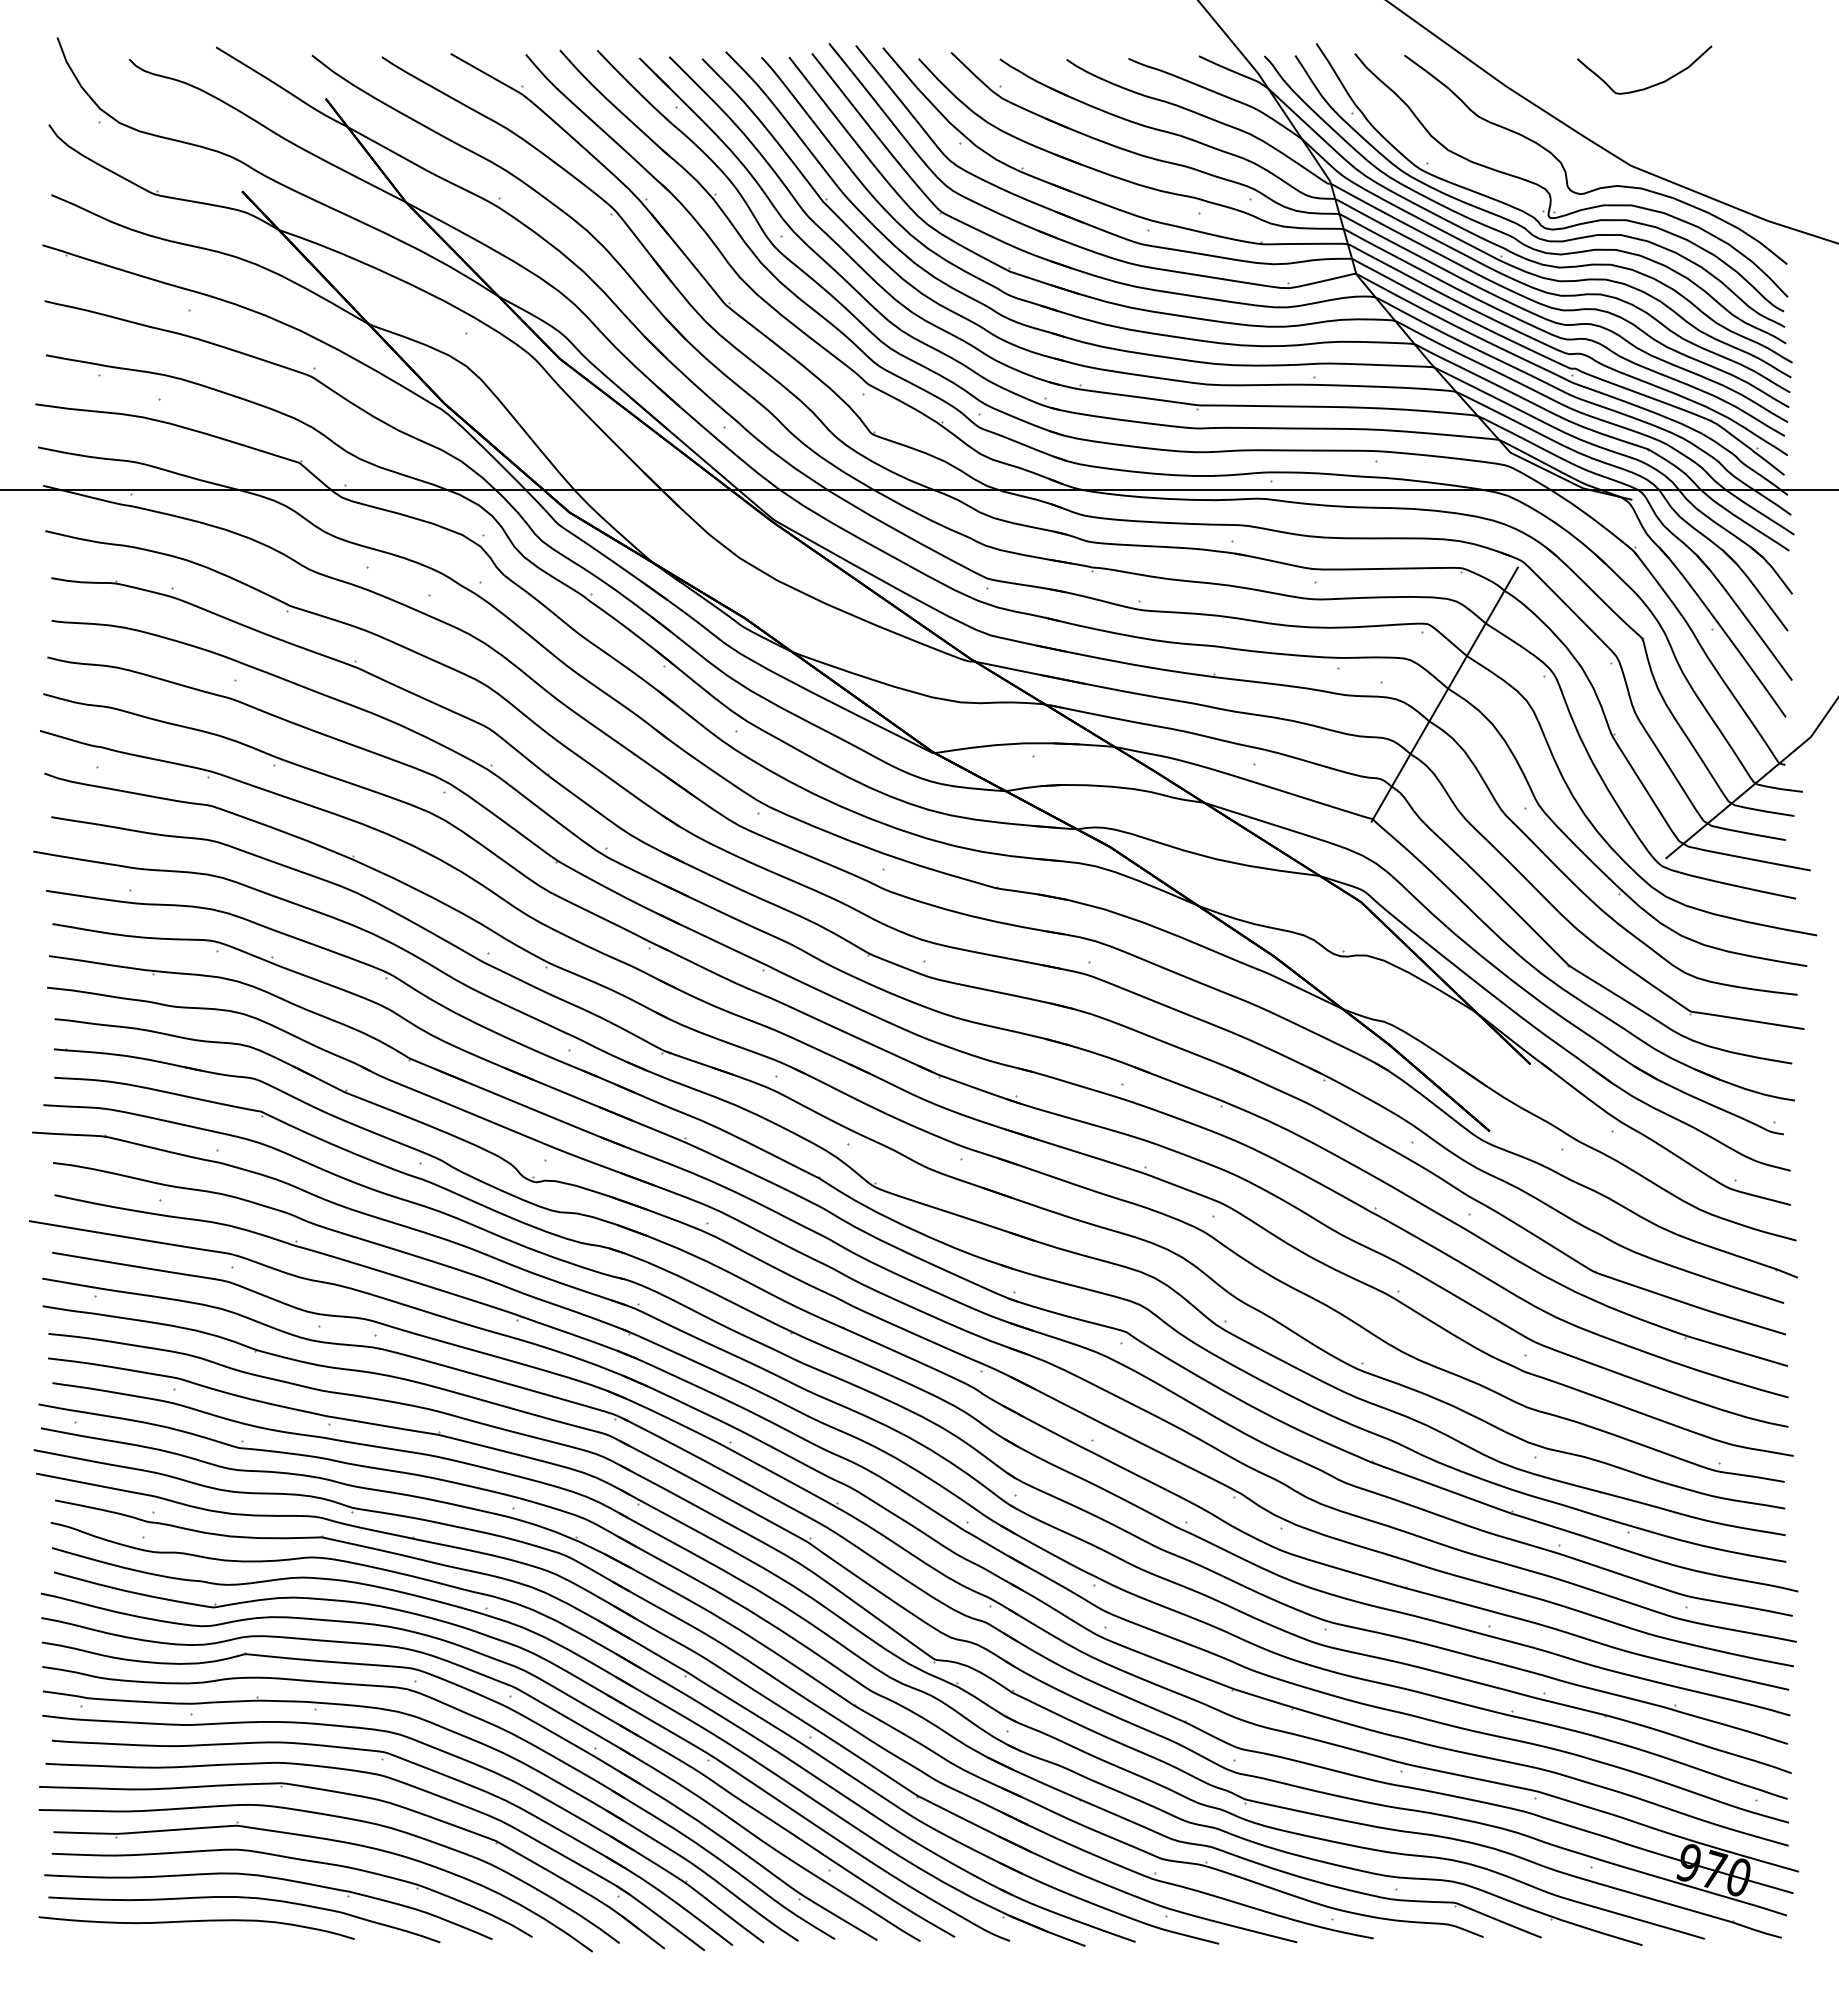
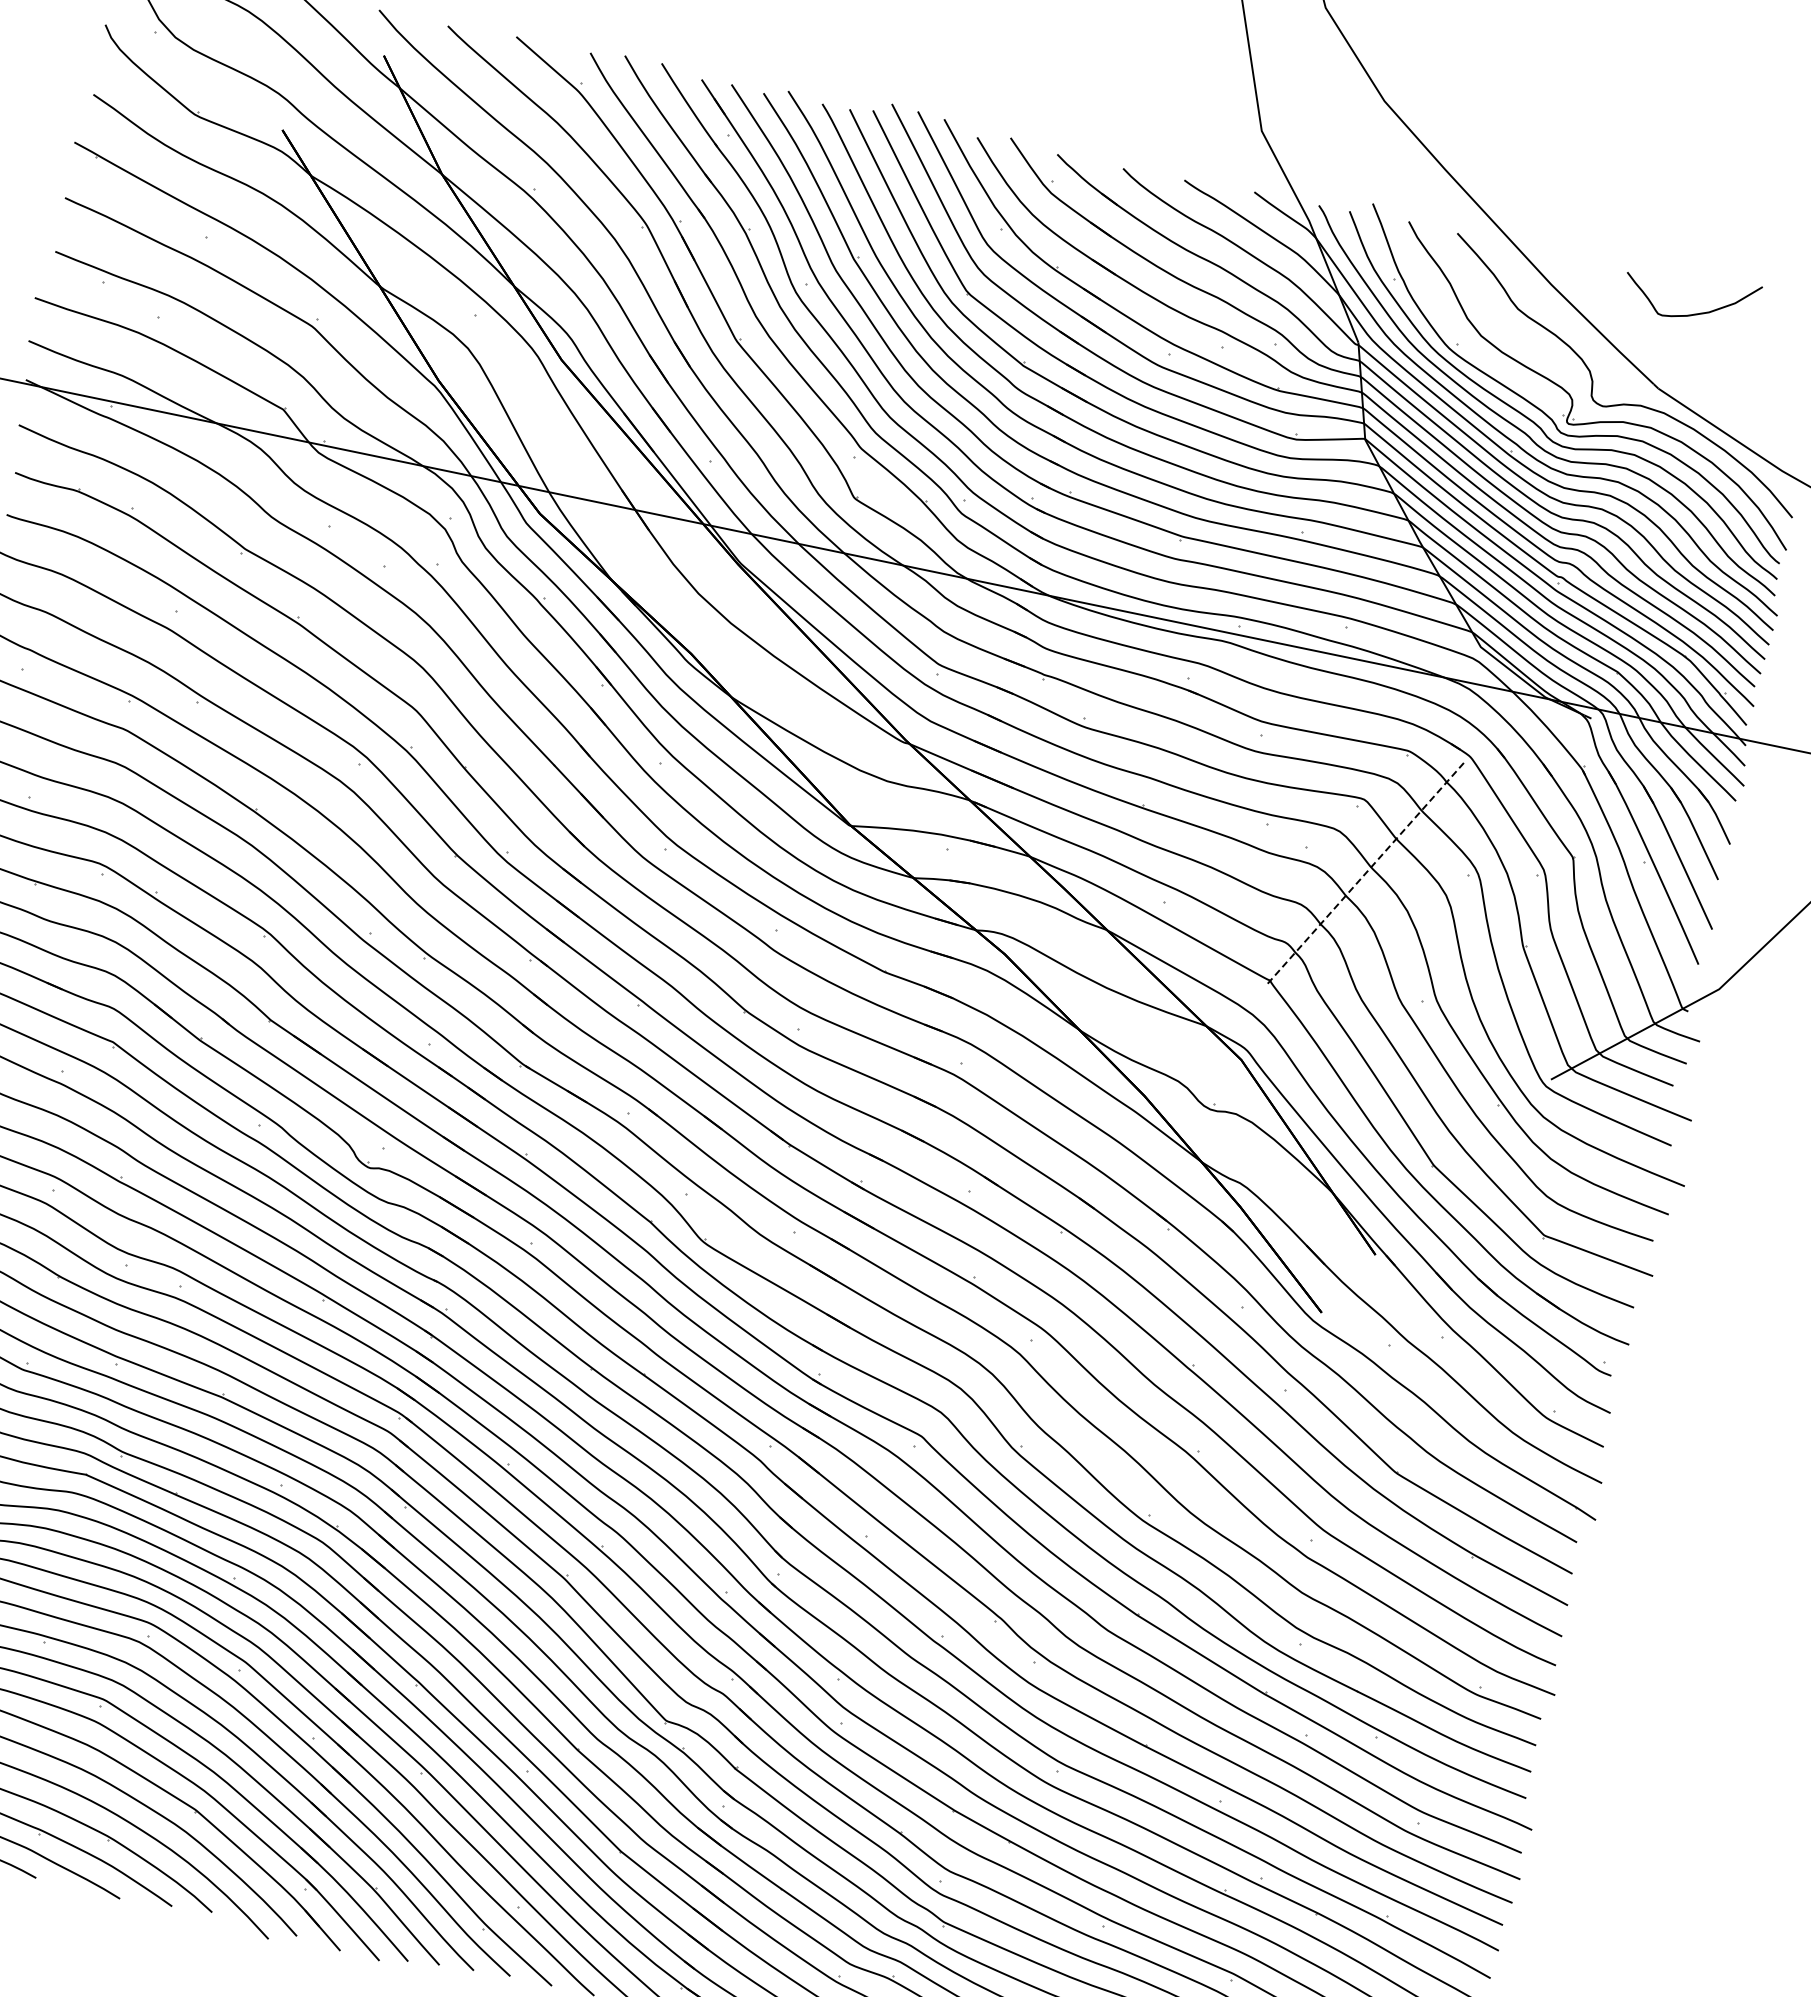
line: (1444, 694) -> (1366, 872), solid -> dashed

